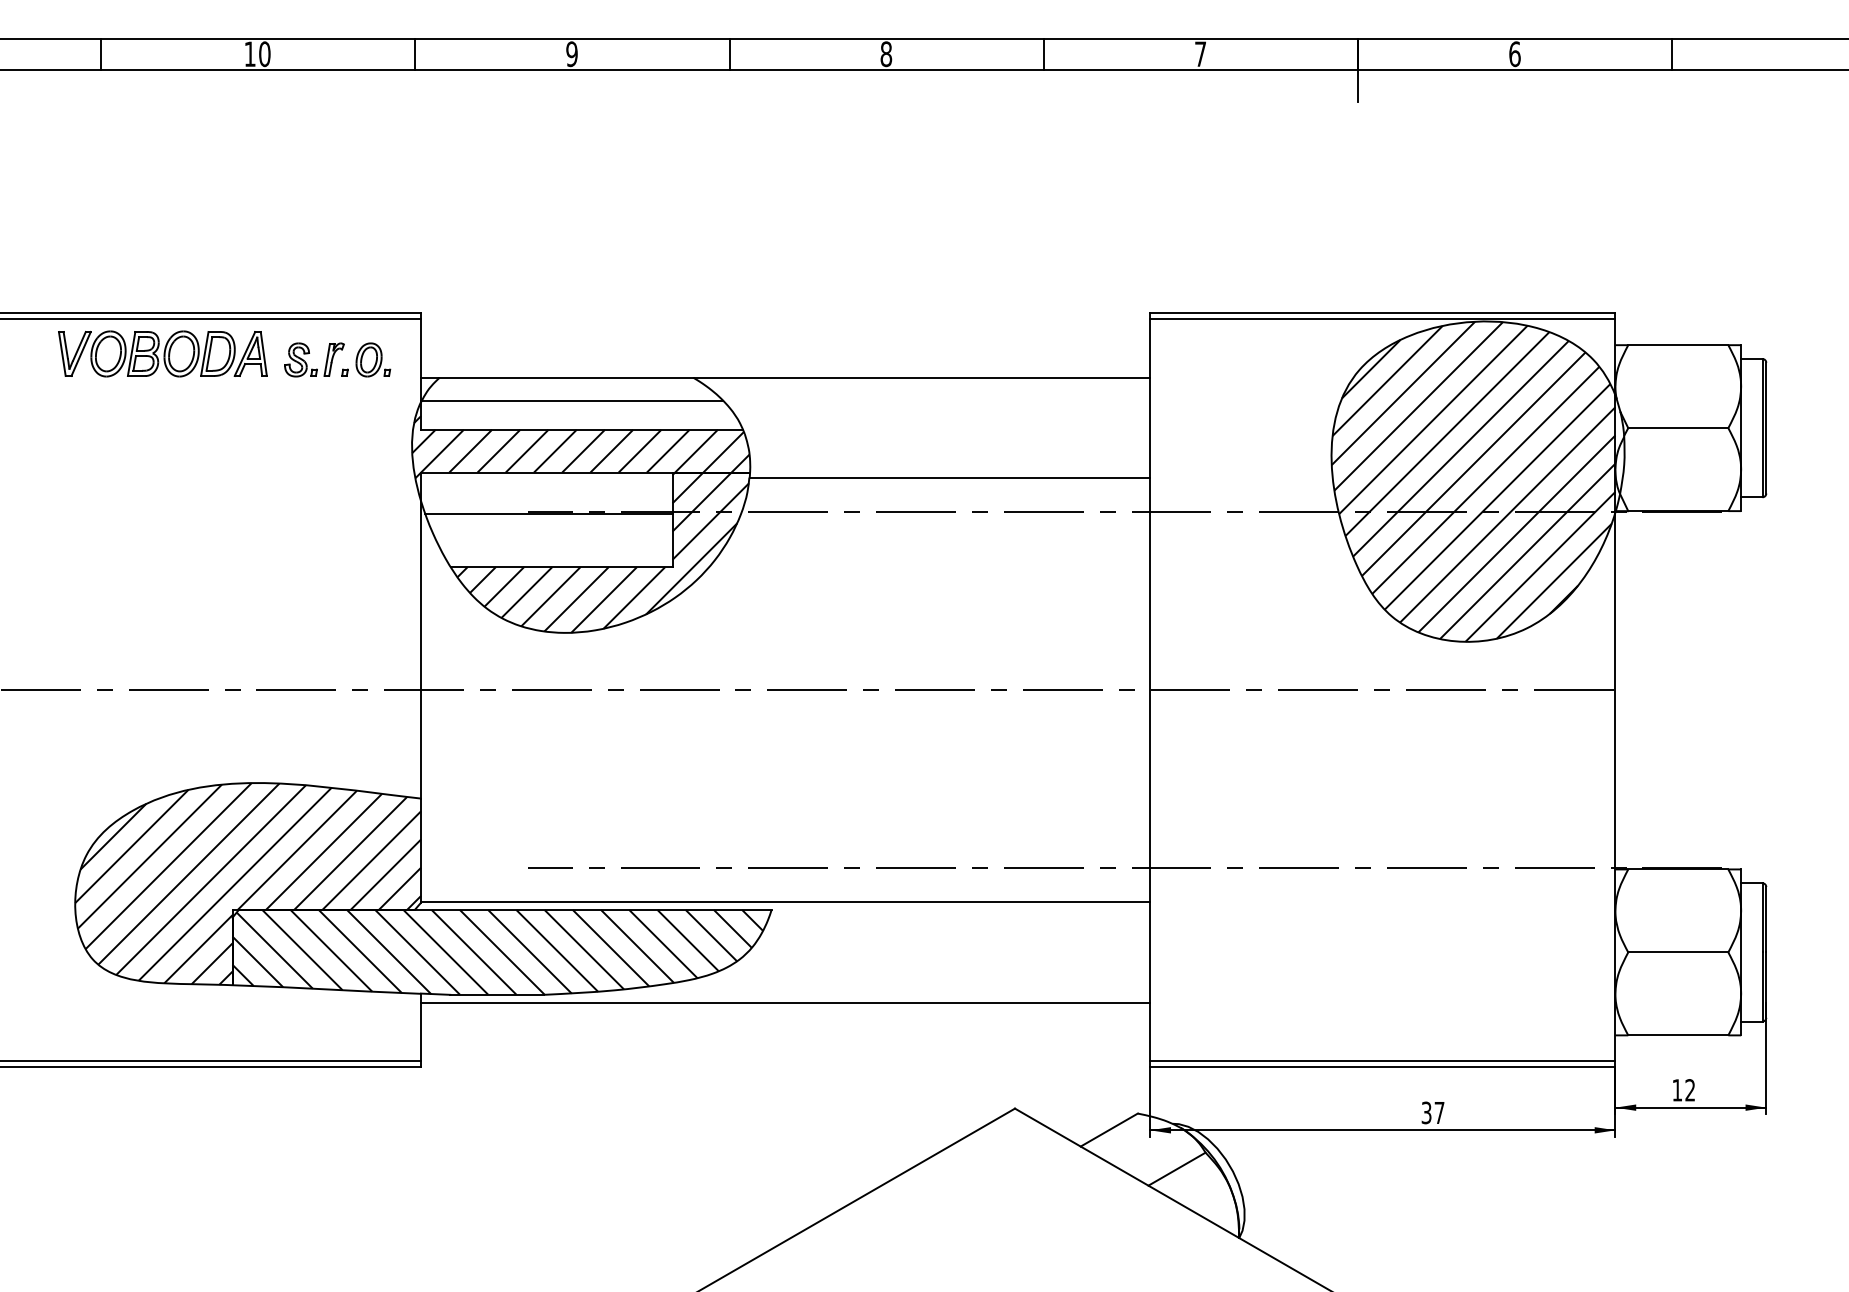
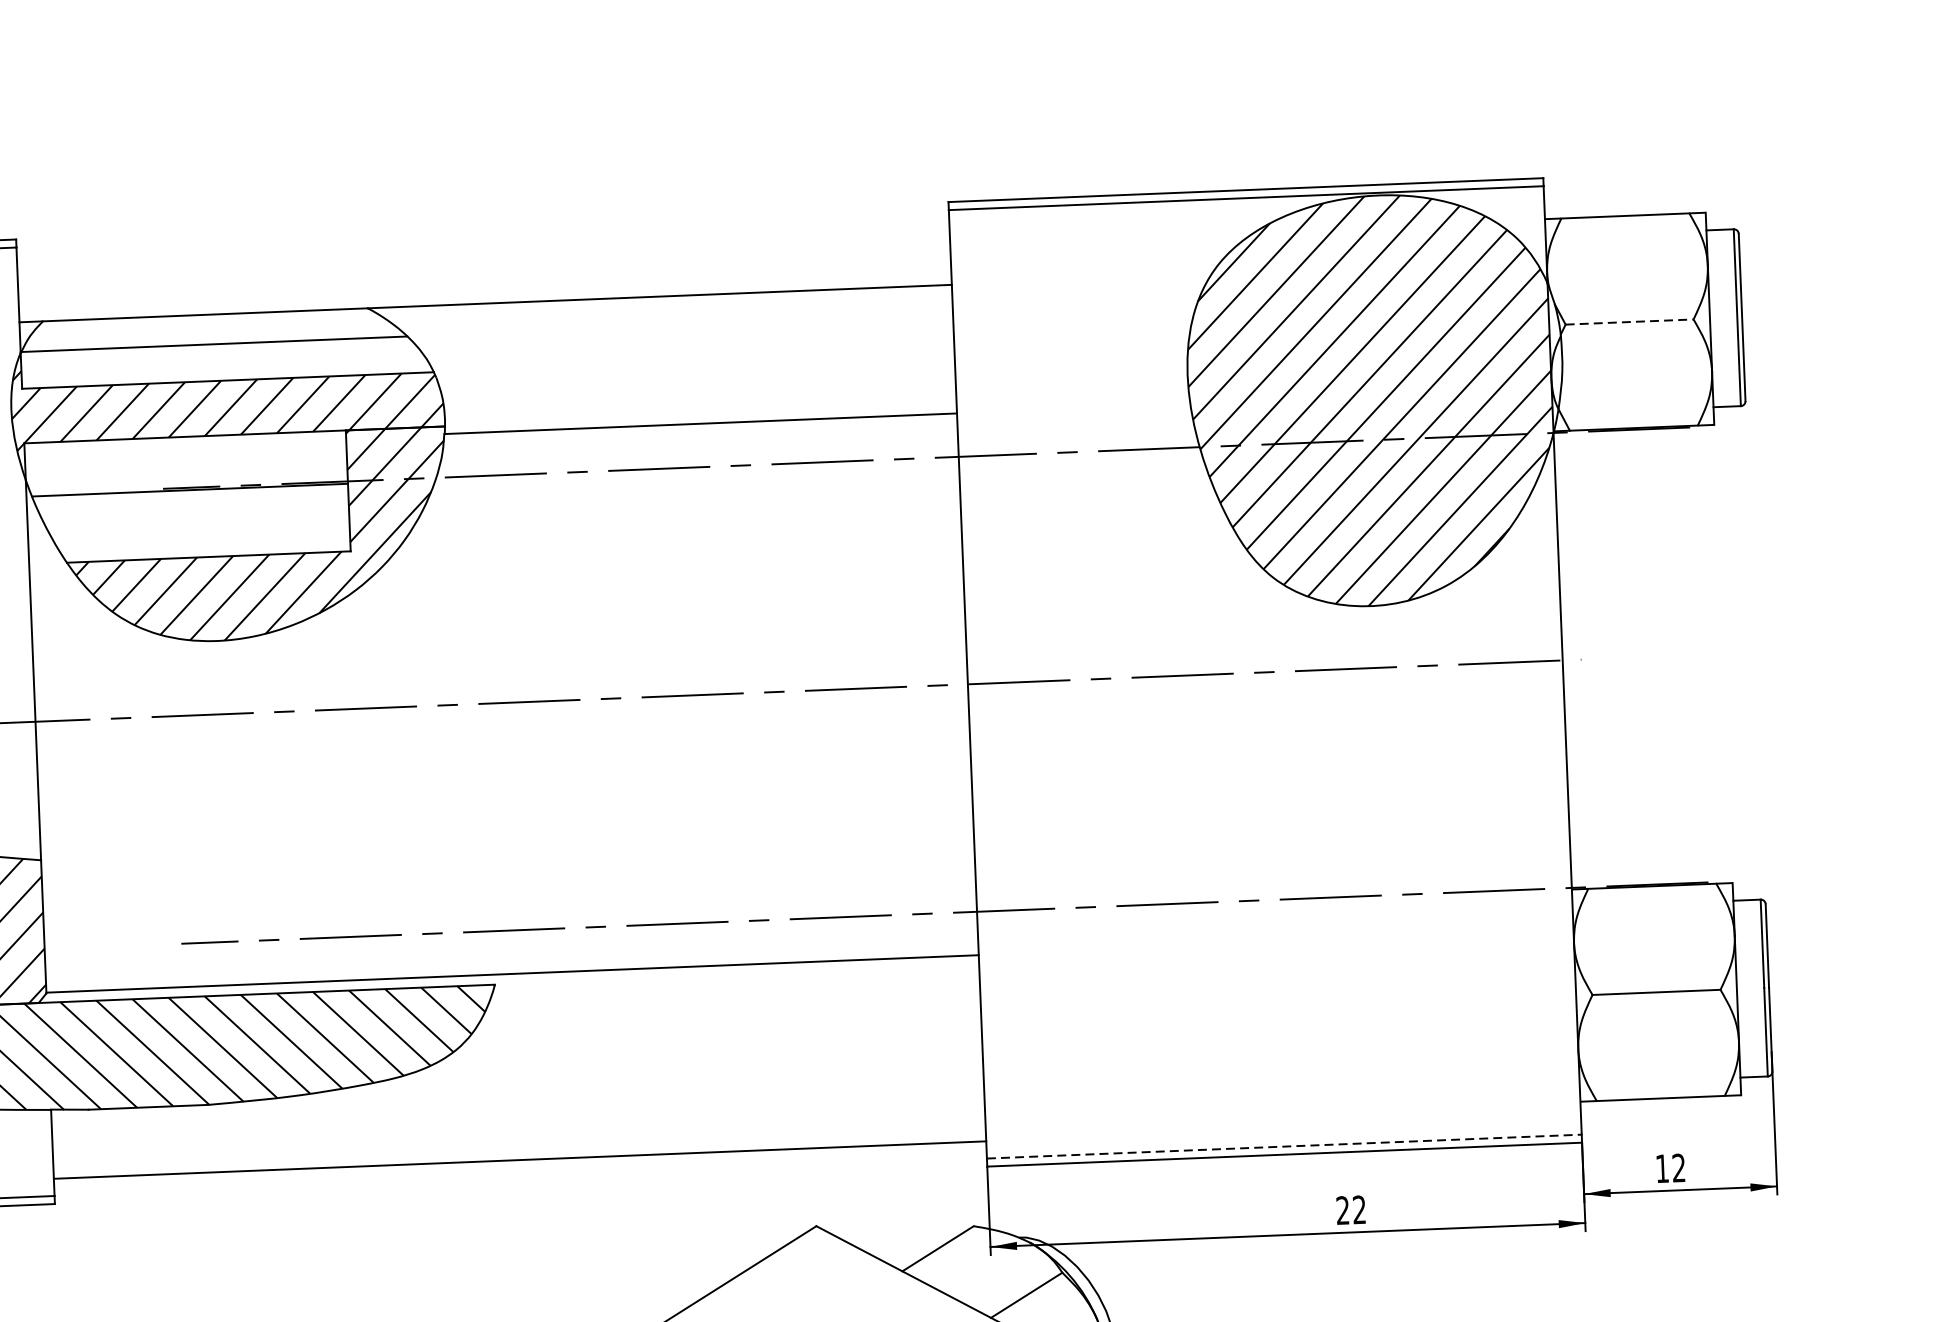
line: (1678, 428) -> (1629, 322), solid -> dashed
line: (785, 1002) -> (519, 1159), moved
line: (1382, 1061) -> (1283, 1147), solid -> dashed
text: (1432, 1112) -> (1350, 1209), 37 -> 22

